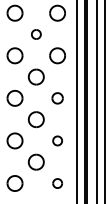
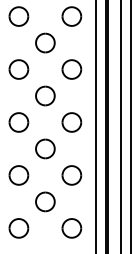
part: (36, 34) -> (45, 42), size x1.67
part: (57, 98) -> (71, 122), size x1.43
part: (57, 140) -> (71, 175), size x1.67
part: (57, 183) -> (71, 228), size x1.67

